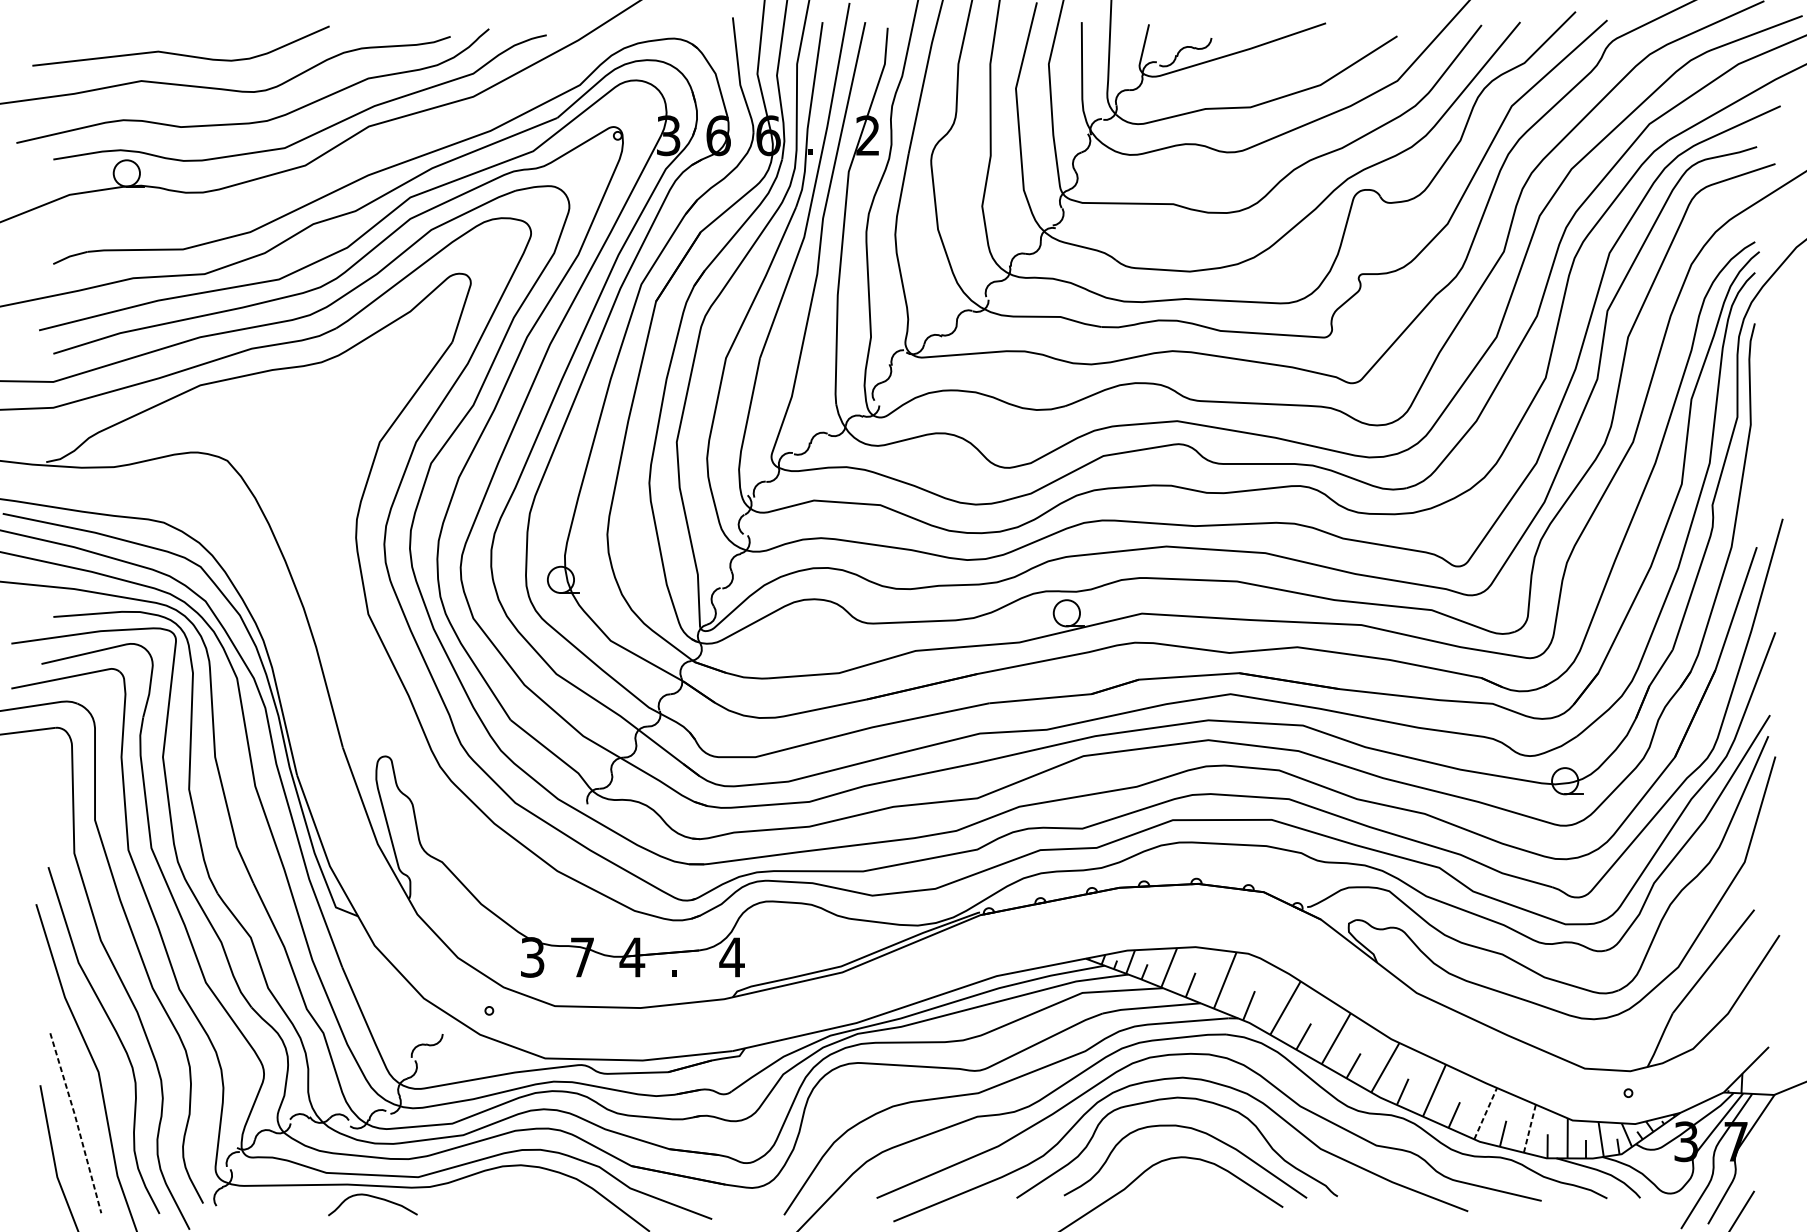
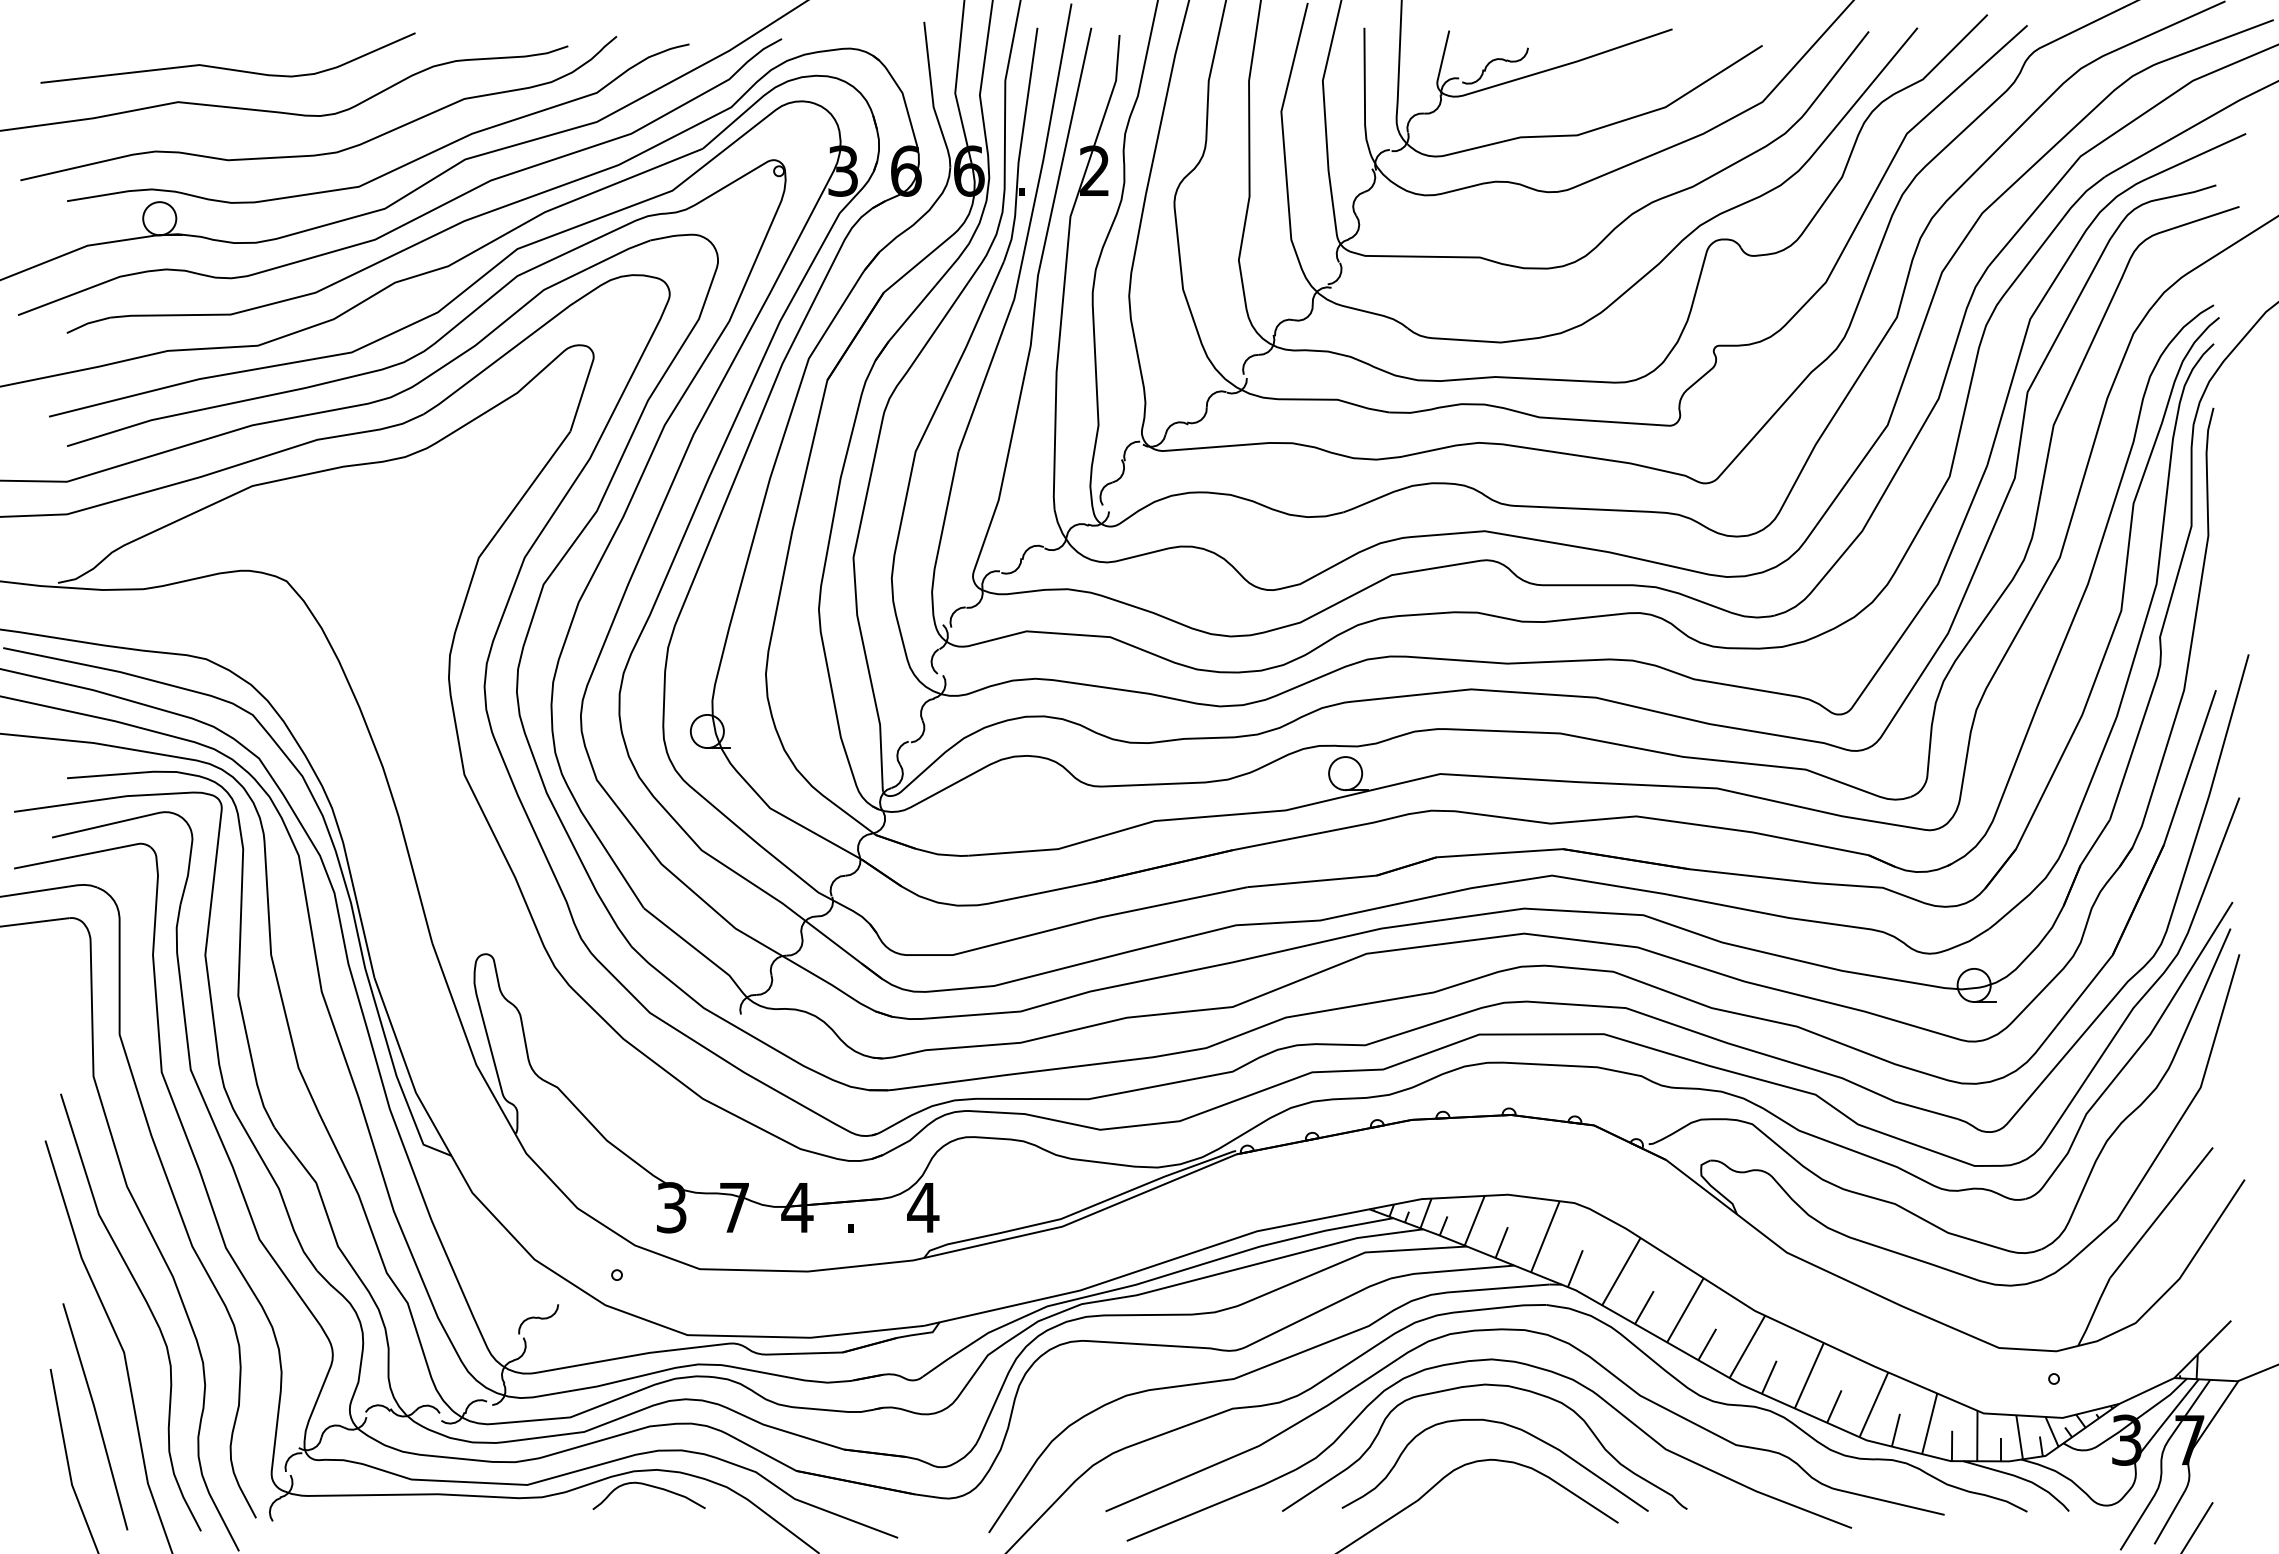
curve: (331, 171) -> (418, 216), added
line: (1486, 1113) -> (1874, 1404), dashed -> solid
line: (76, 1122) -> (96, 1416), dashed -> solid
line: (1529, 1128) -> (1929, 1423), dashed -> solid
curve: (375, 1198) -> (652, 1487), moved

